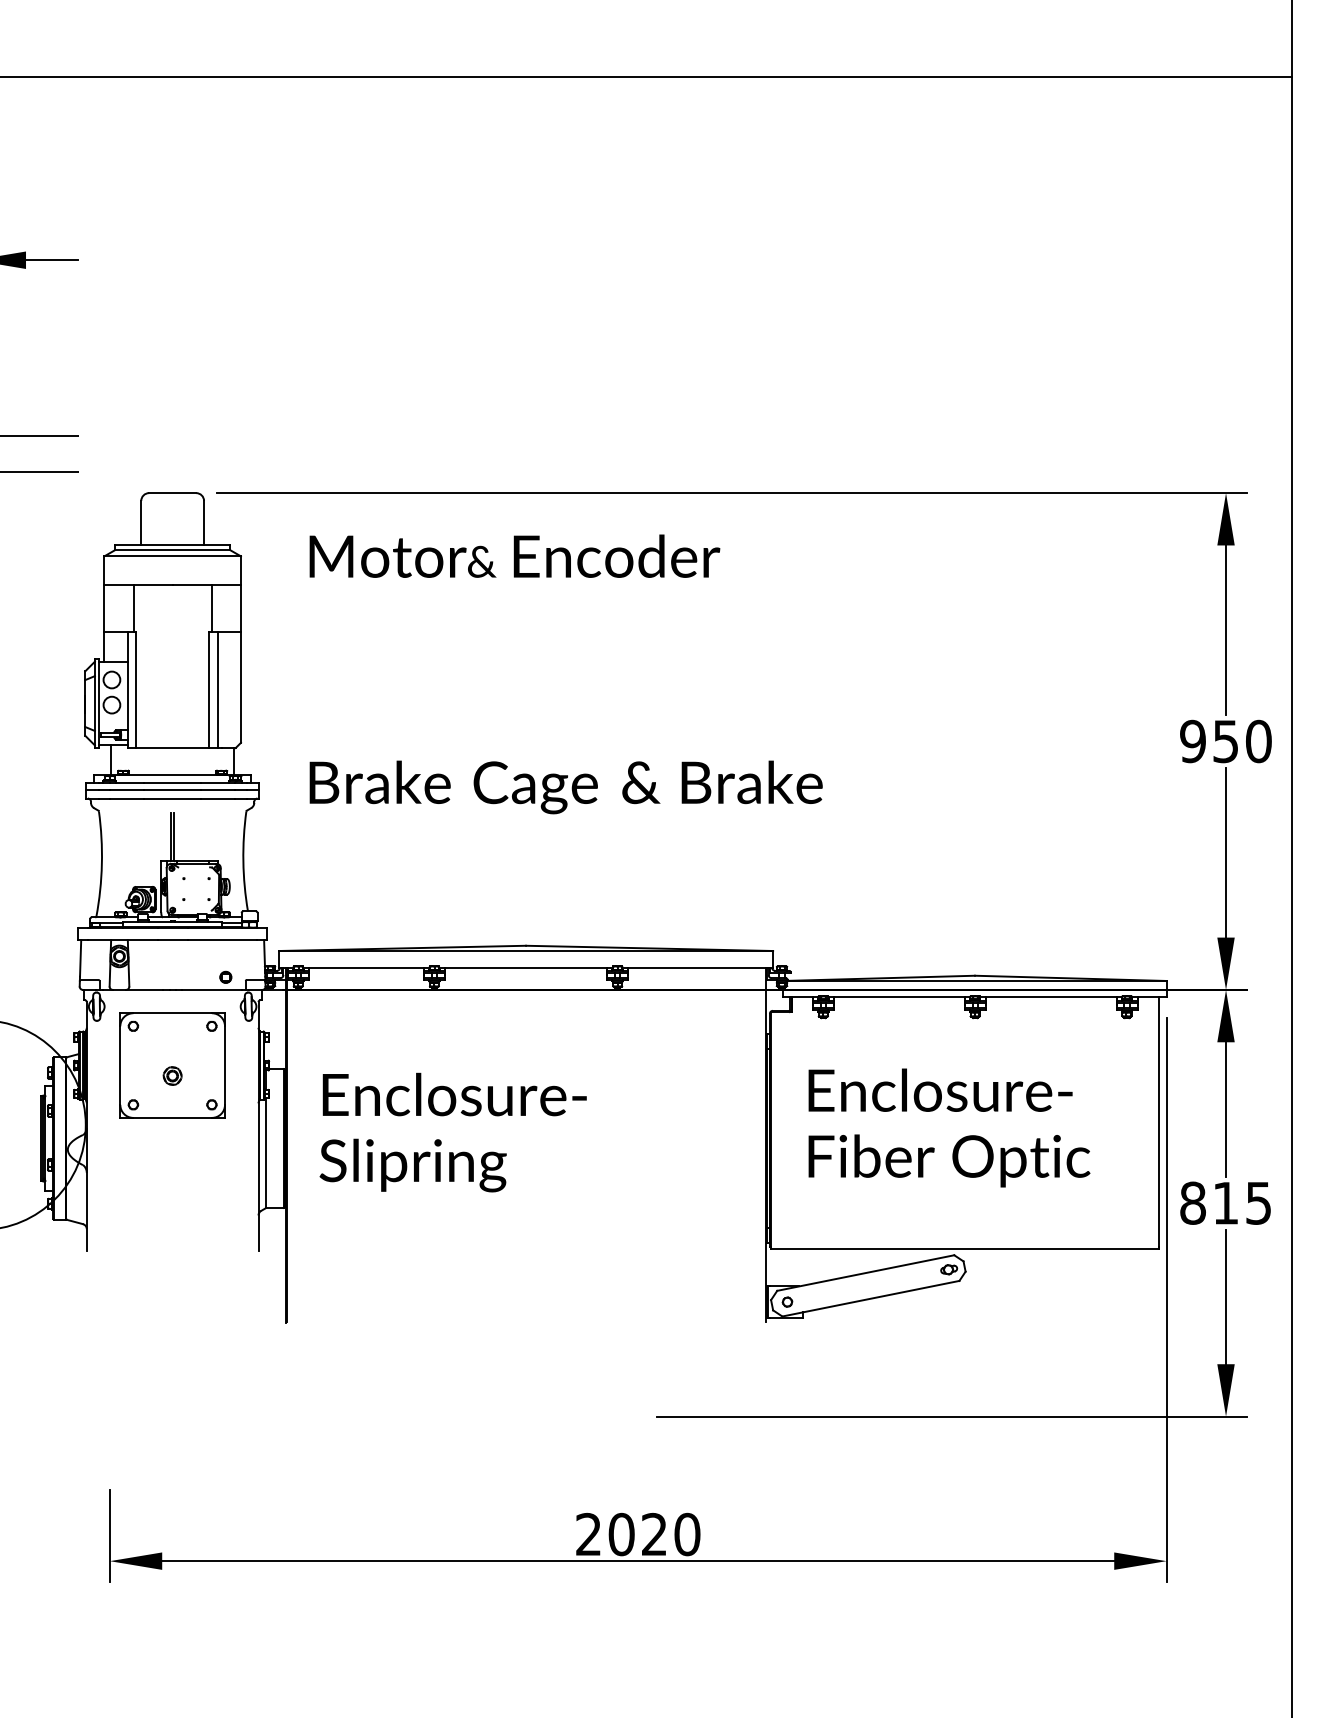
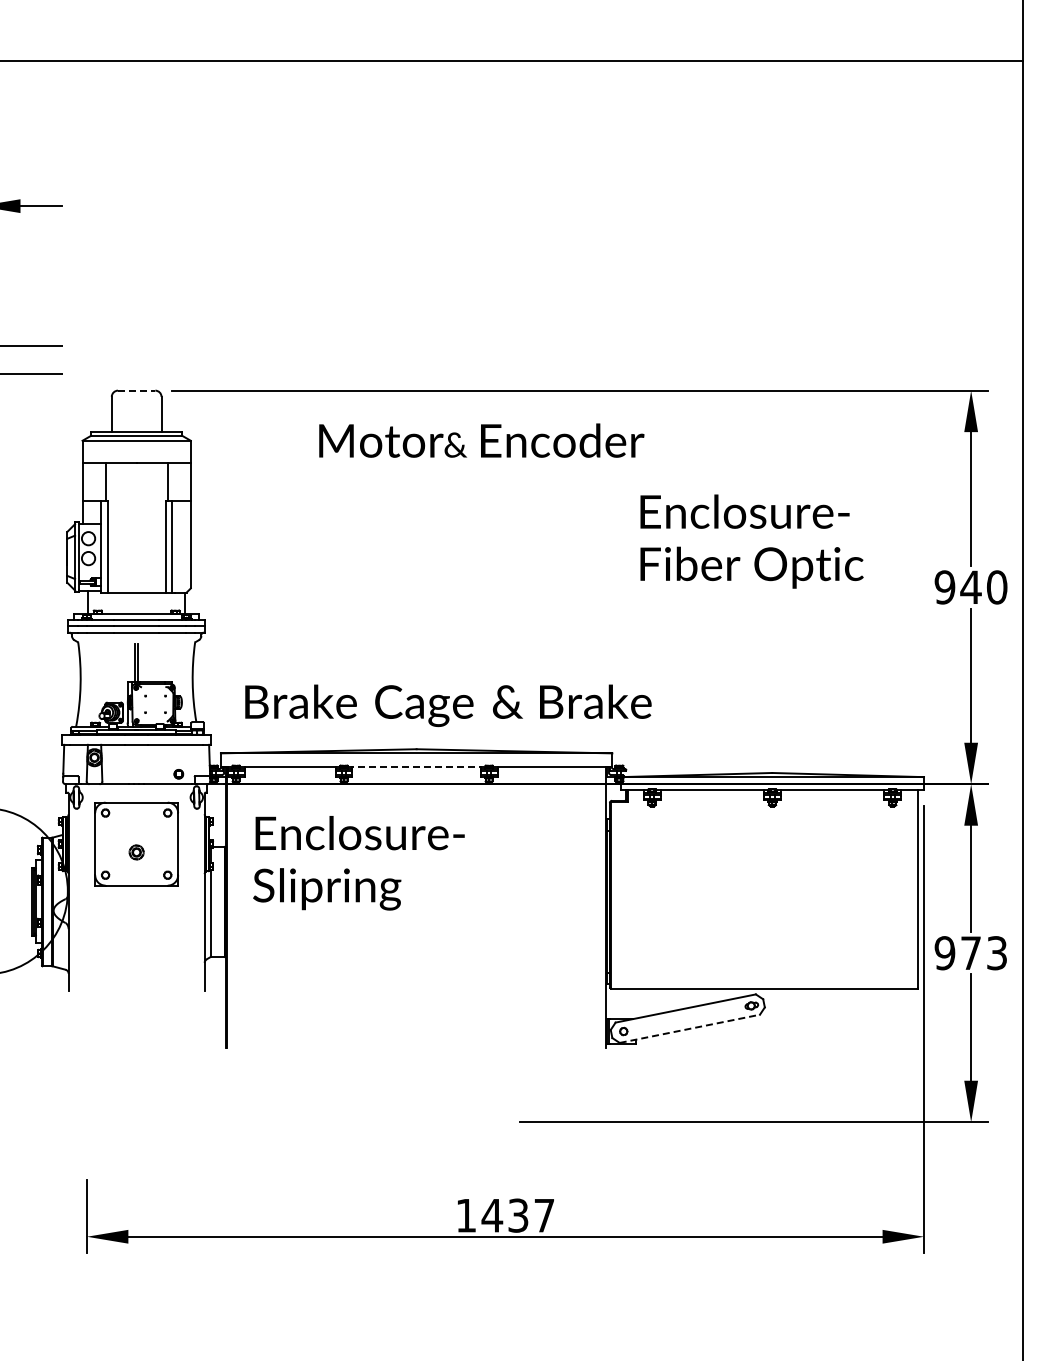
line: (172, 492) -> (136, 390), solid -> dashed
text: (514, 556) -> (481, 440), moved
text: (1225, 741) -> (970, 587), 950 -> 940
text: (566, 787) -> (448, 705), moved
line: (525, 967) -> (416, 766), solid -> dashed
text: (948, 1127) -> (751, 541), moved
text: (452, 1132) -> (358, 863), moved
text: (1225, 1203) -> (970, 953), 815 -> 973
line: (870, 1298) -> (689, 1028), solid -> dashed
text: (638, 1534) -> (505, 1215), 2020 -> 1437

